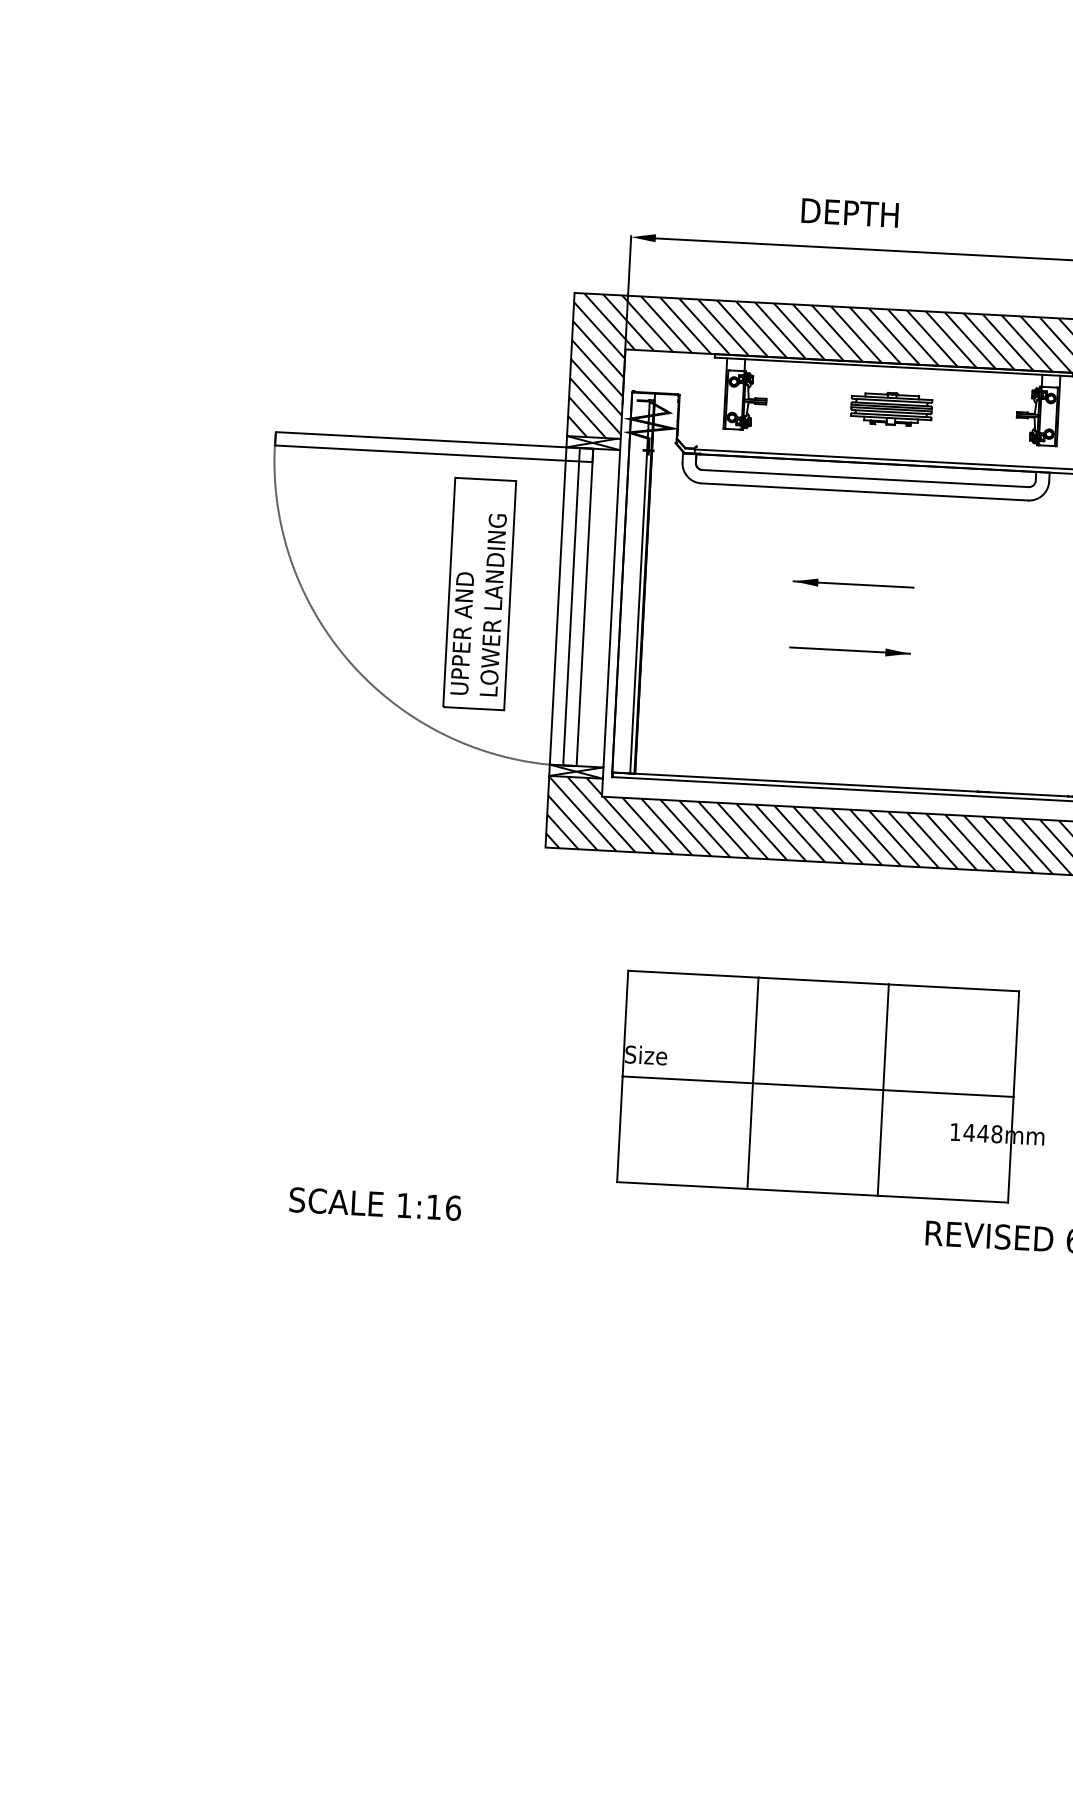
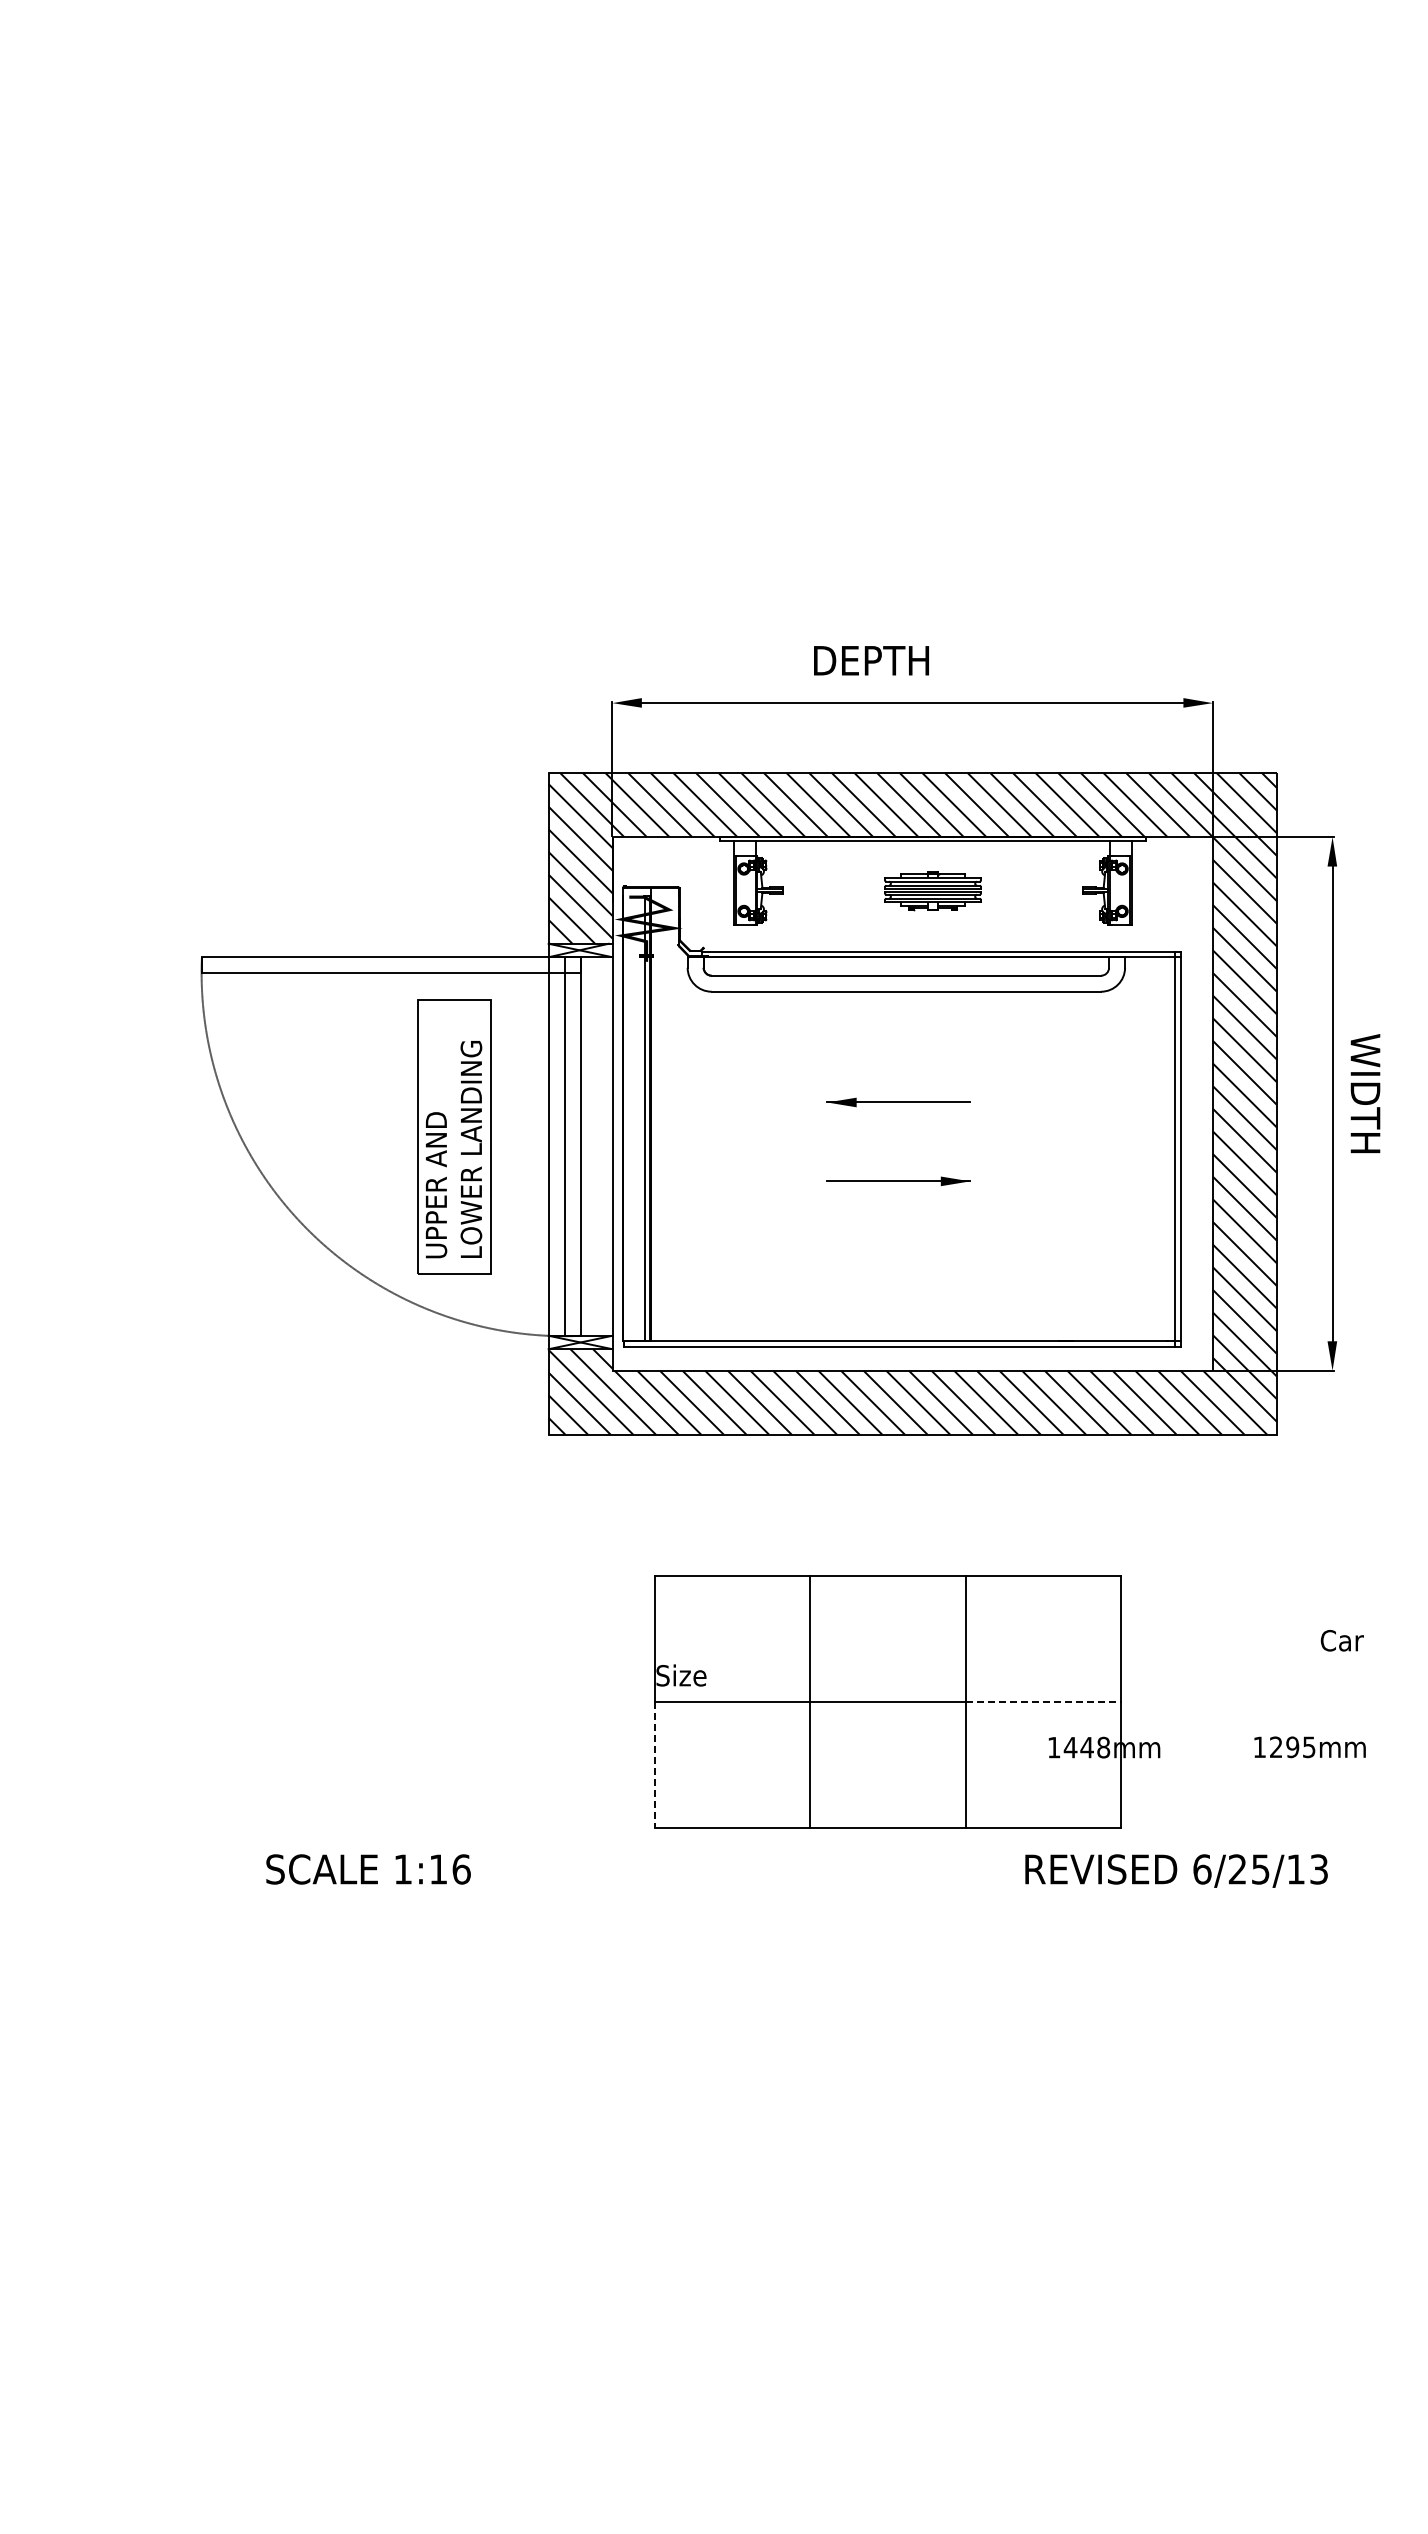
line: (948, 1093) -> (1043, 1702), solid -> dashed
line: (619, 1129) -> (654, 1765), solid -> dashed

